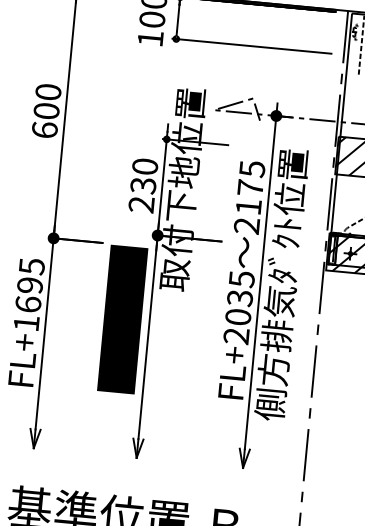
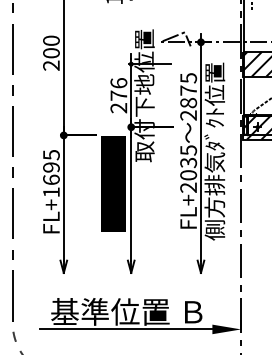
text: (44, 129) -> (51, 65), 600 -> 200
text: (143, 176) -> (118, 89), 230 -> 276
text: (248, 207) -> (188, 103), 2175 -> 2875

